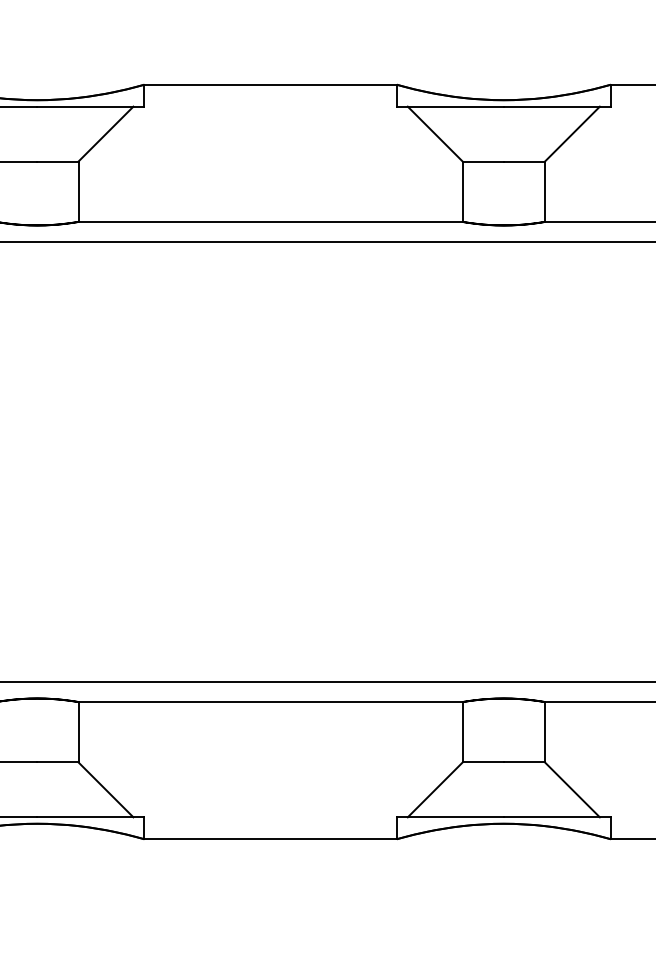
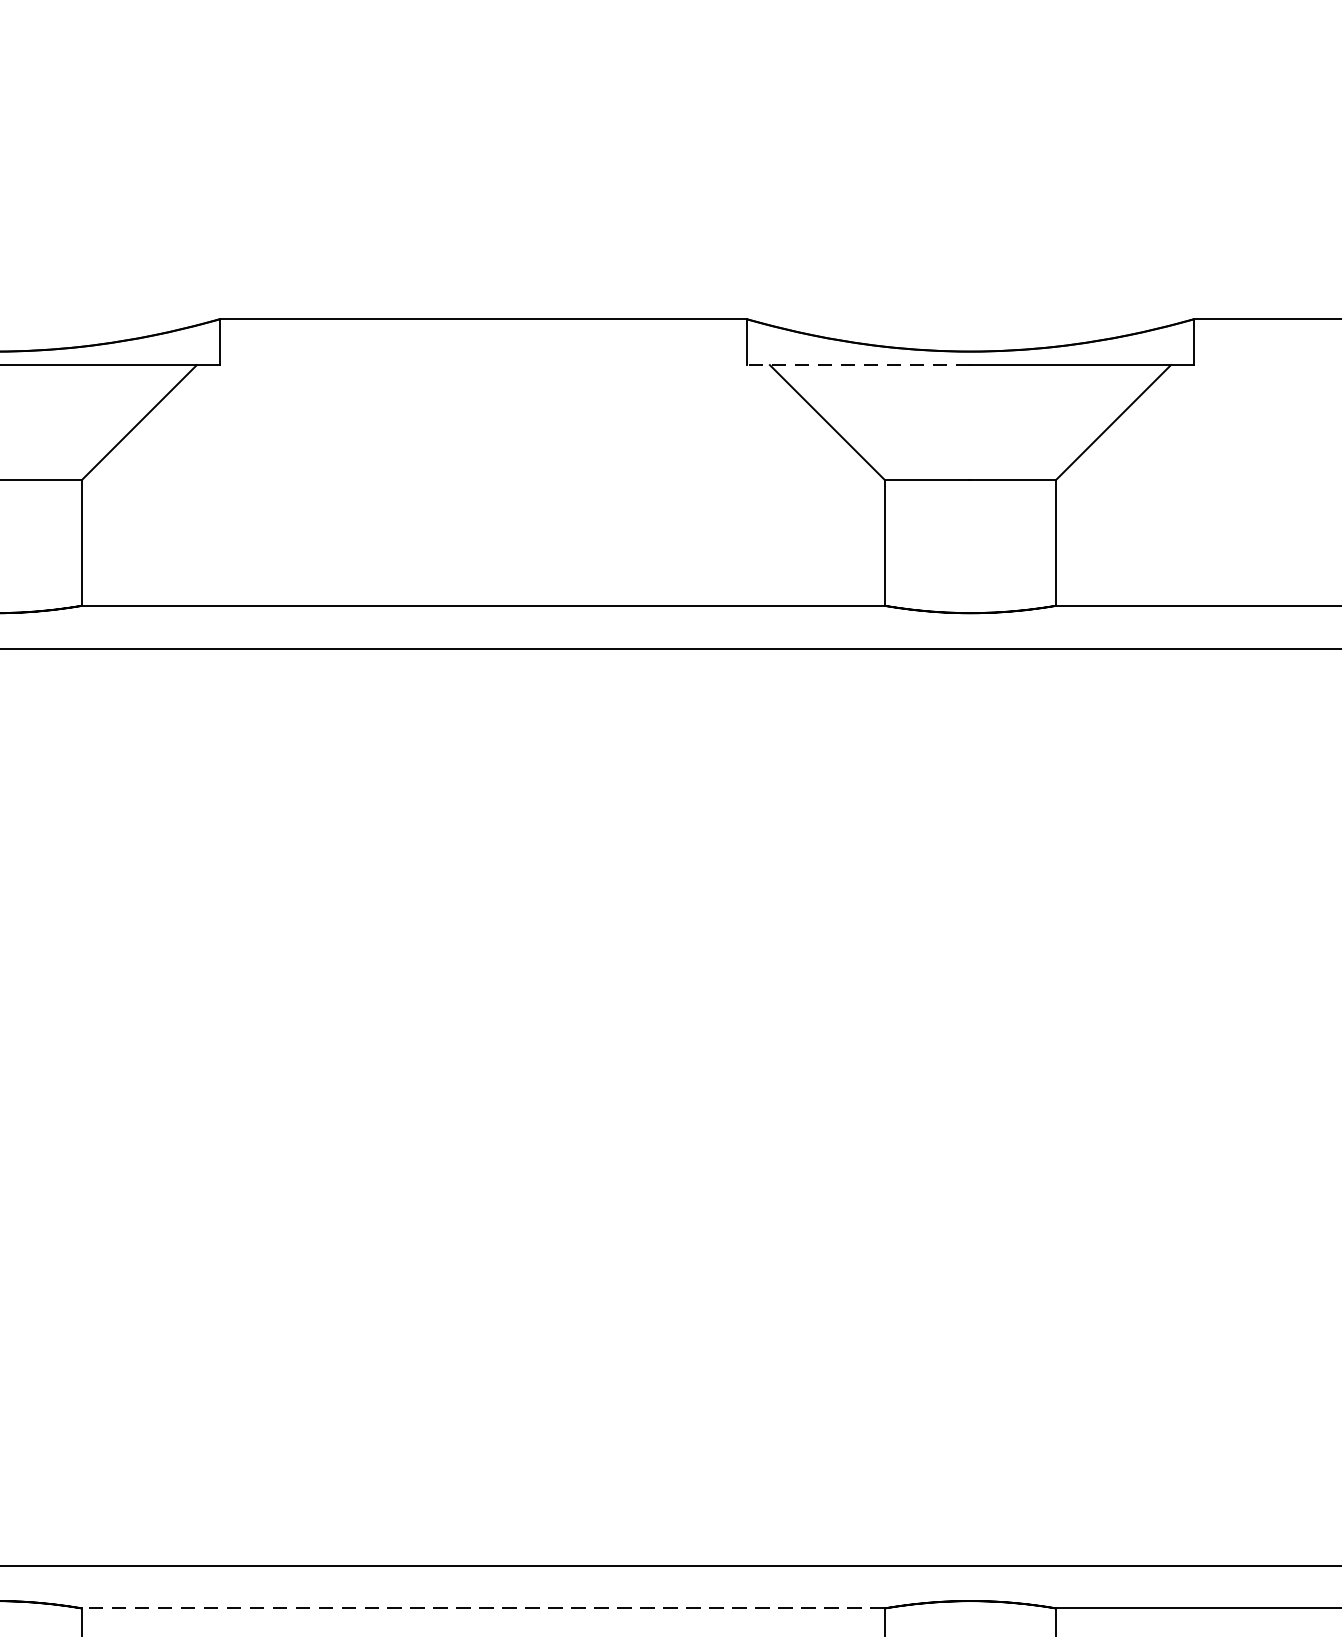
line: (449, 106) -> (856, 364), solid -> dashed
line: (270, 702) -> (483, 1609), solid -> dashed

